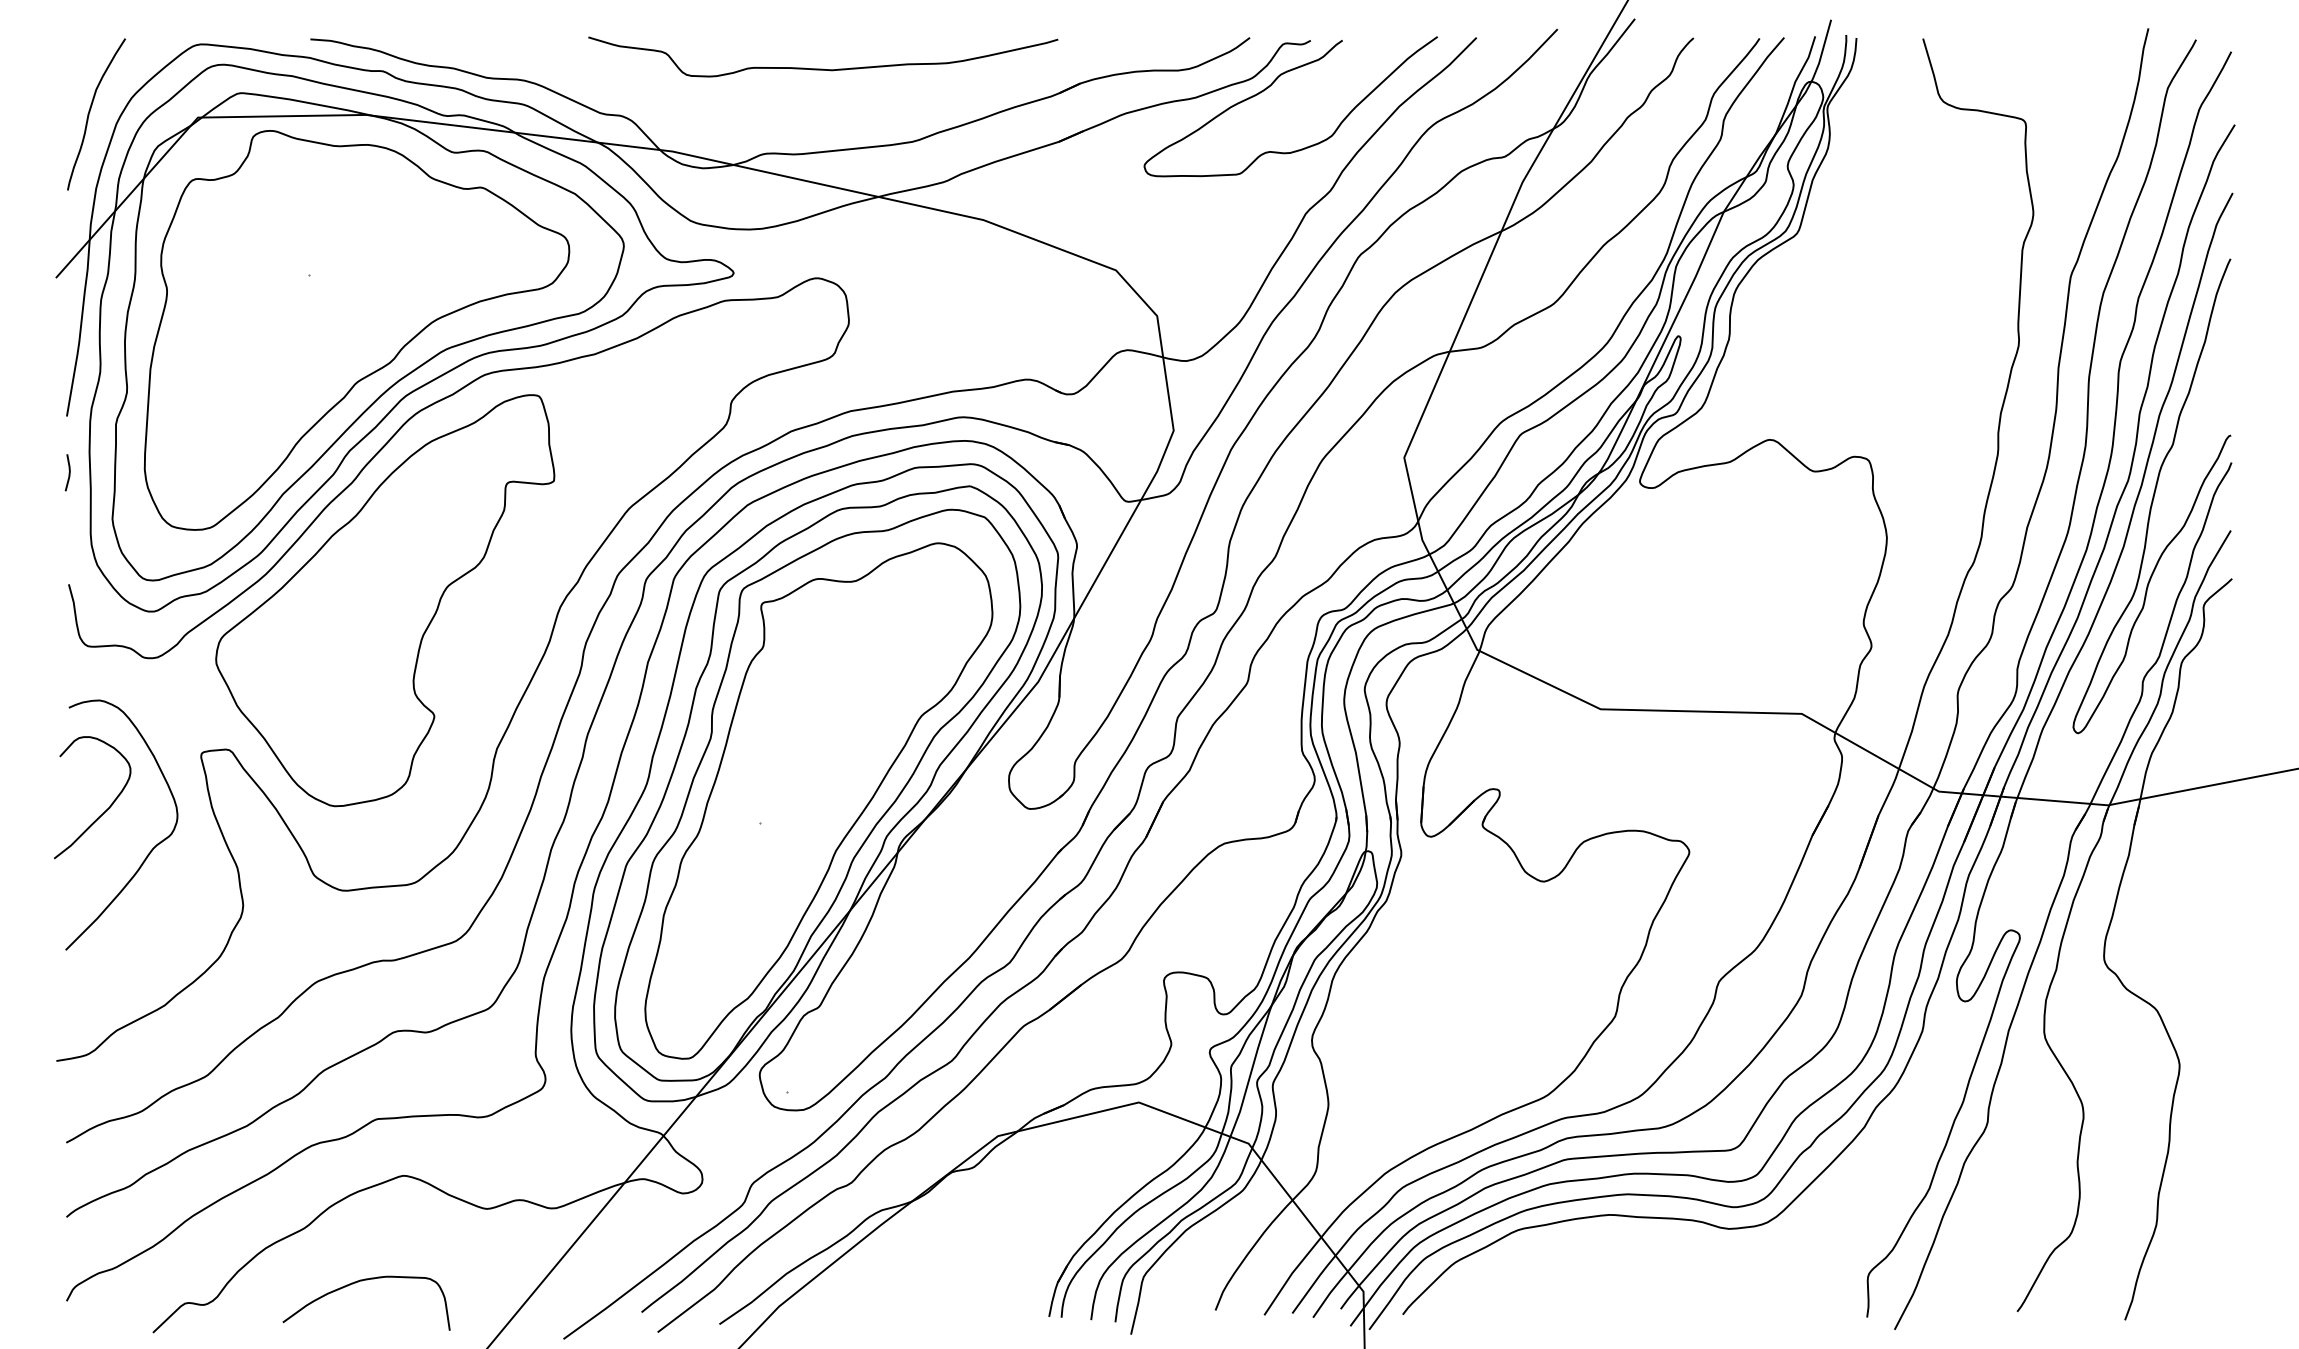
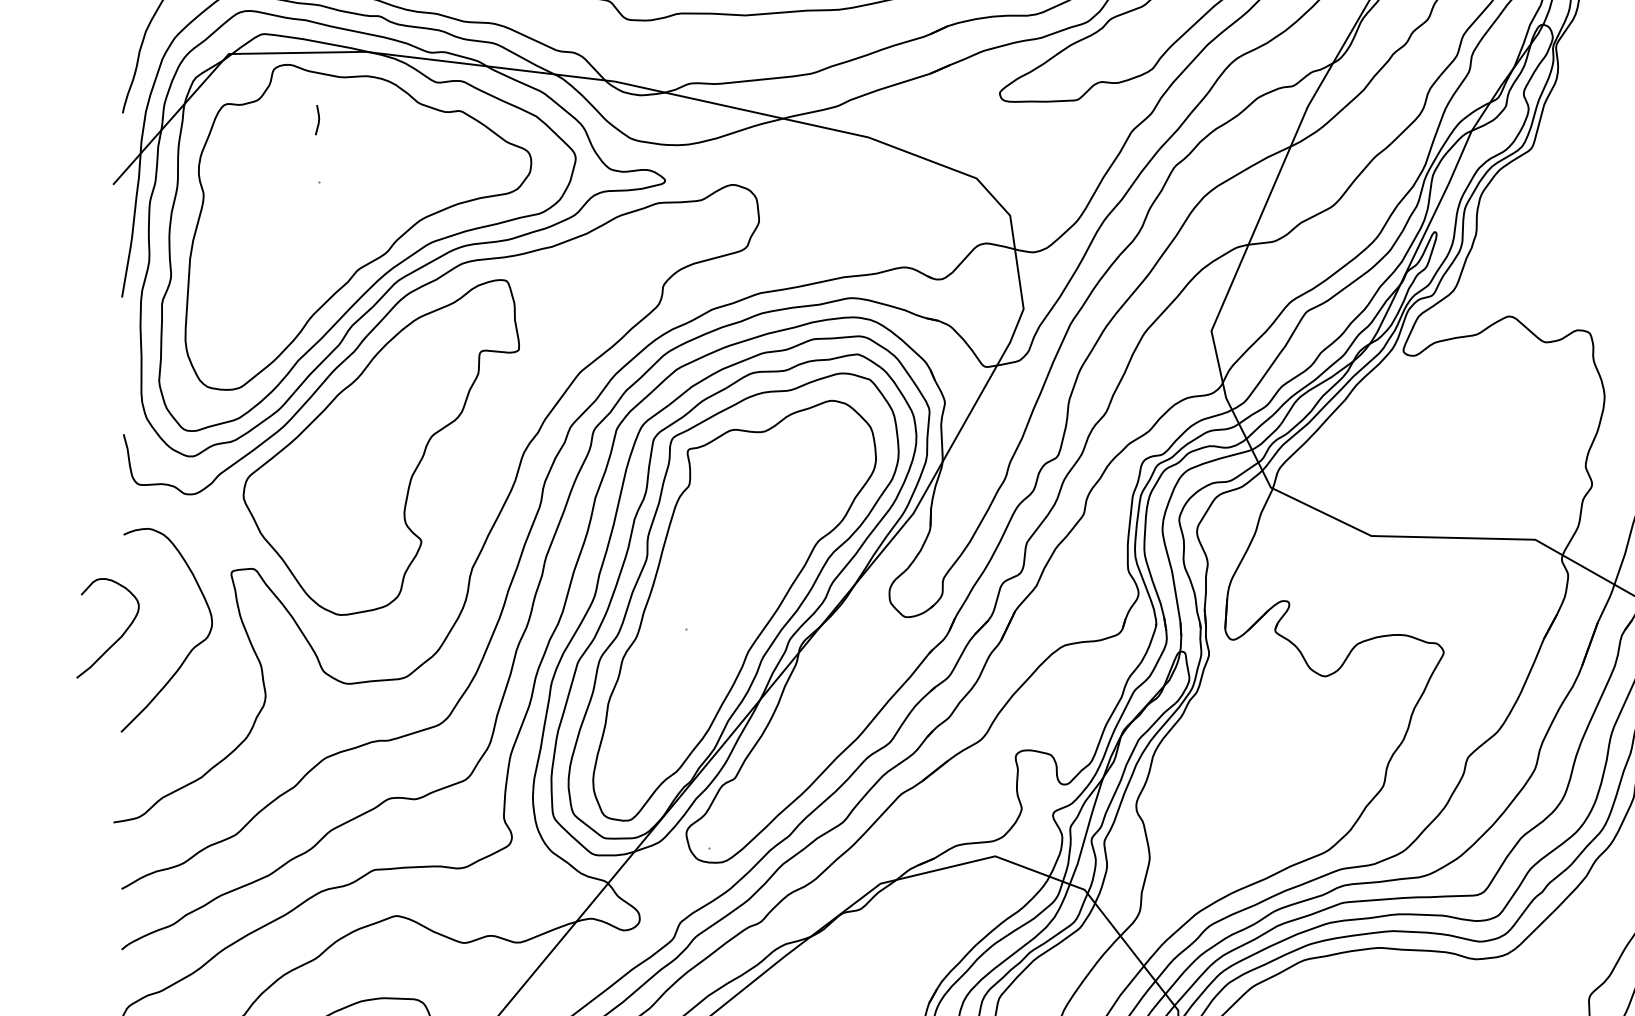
line: (68, 472) -> (318, 119), moved
curve: (105, 810) -> (118, 638), moved

